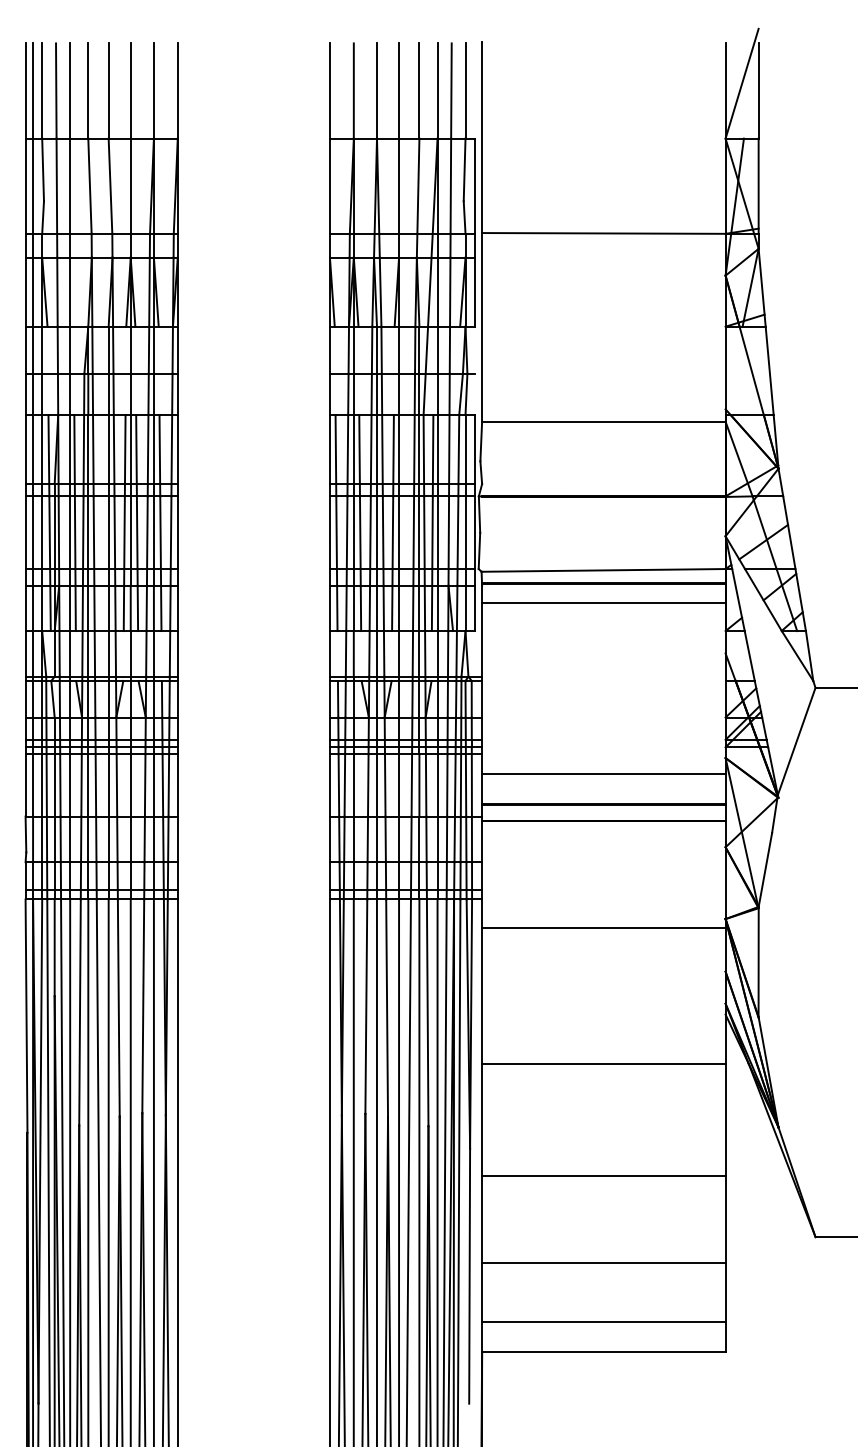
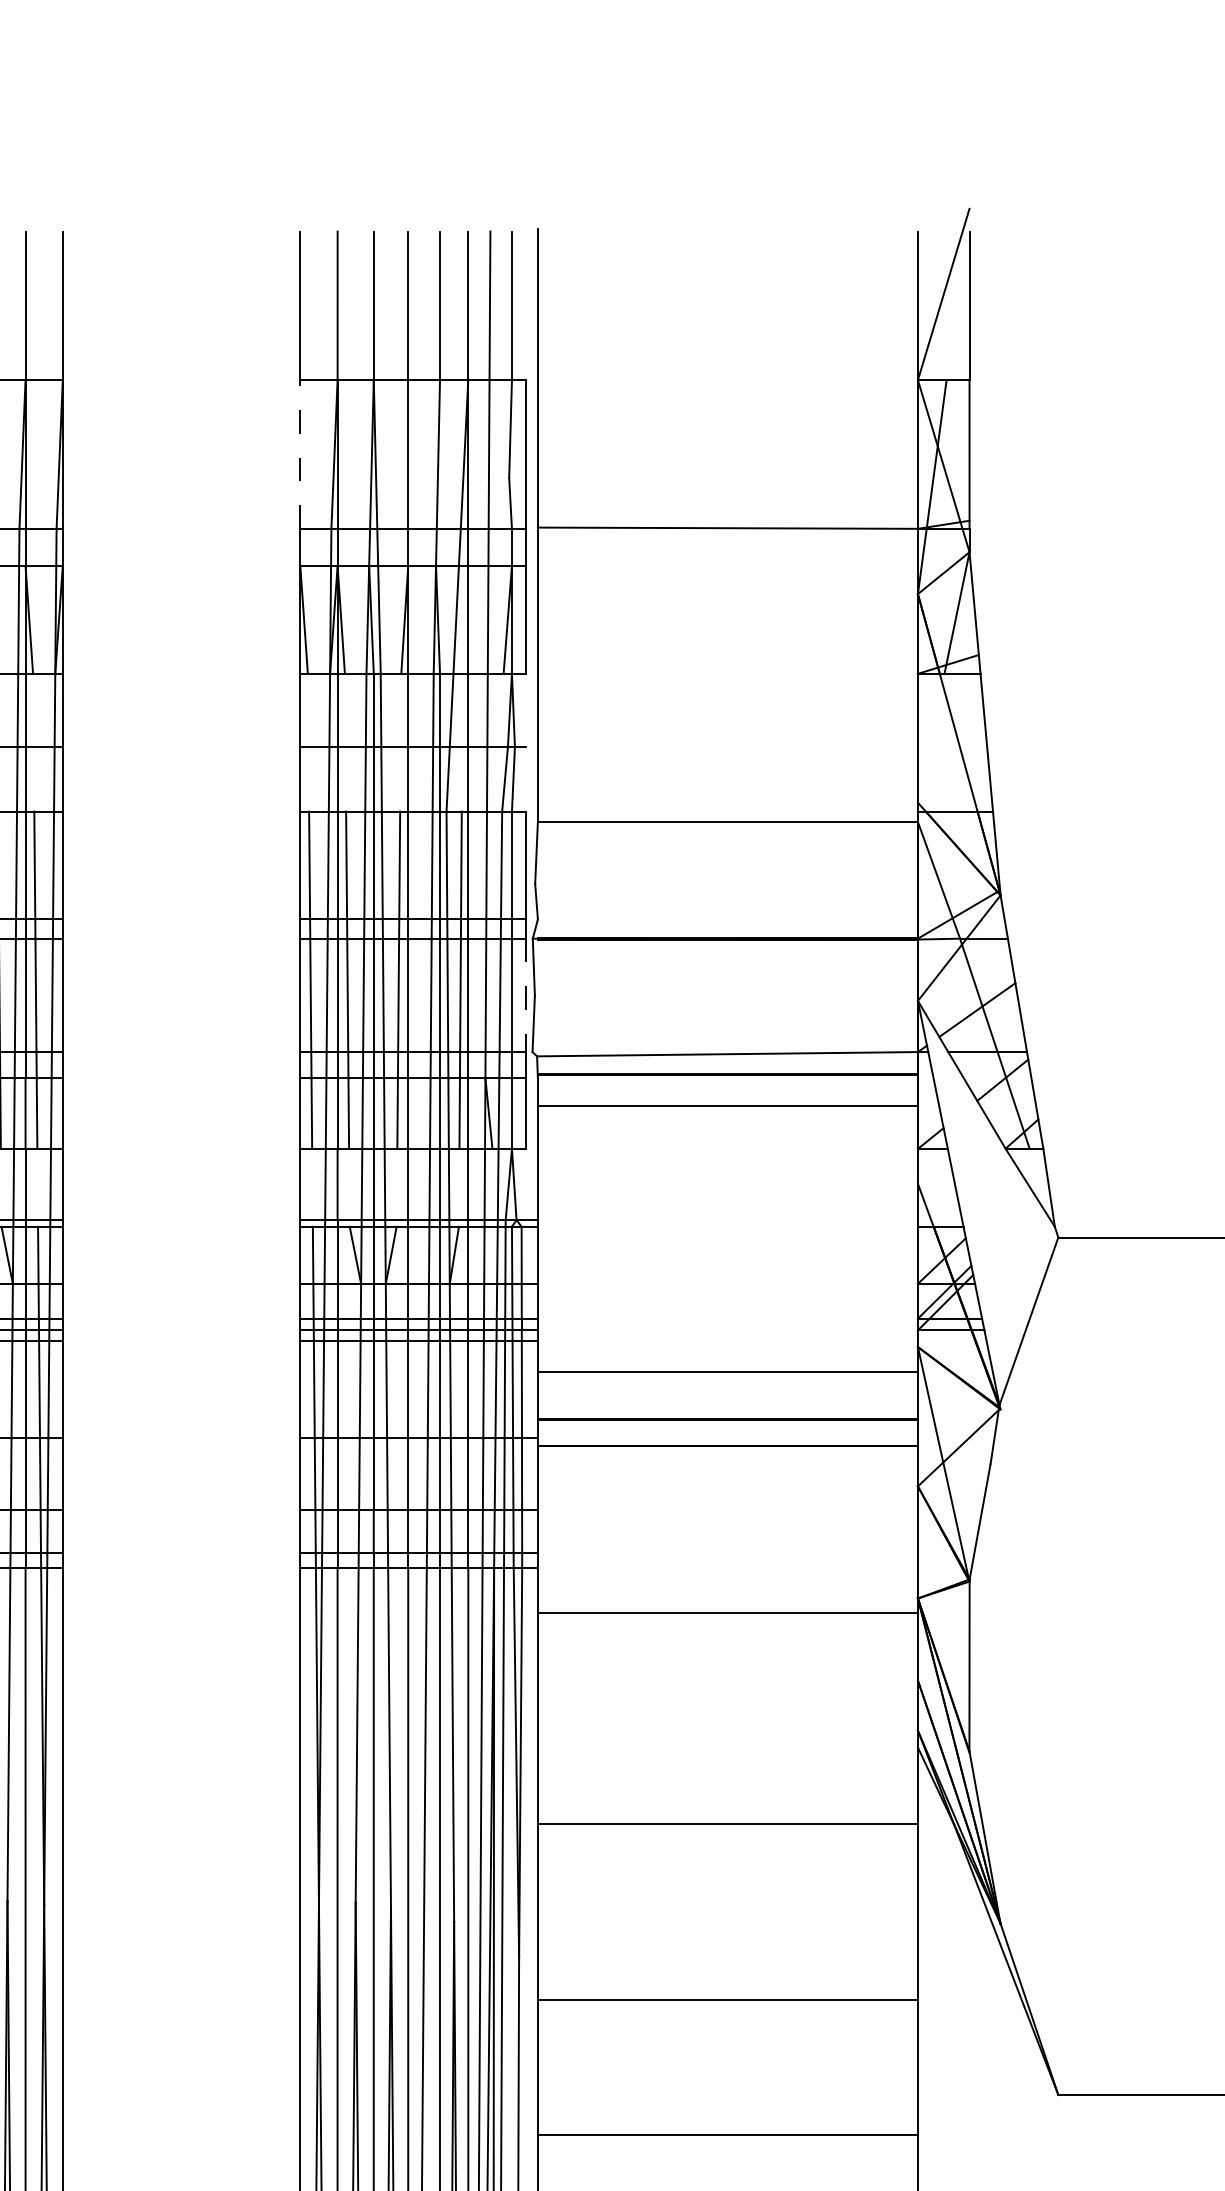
line: (329, 186) -> (299, 454), solid -> dashed
line: (474, 533) -> (525, 996), solid -> dashed

